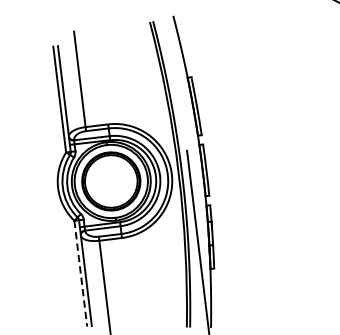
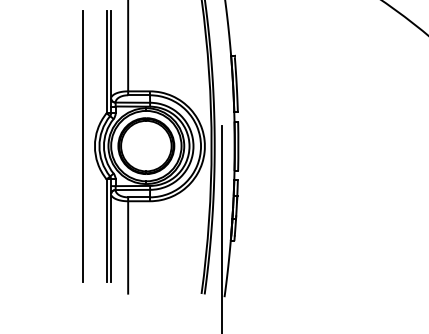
line: (46, 188) -> (83, 145), added
line: (80, 274) -> (106, 231), dashed -> solid

